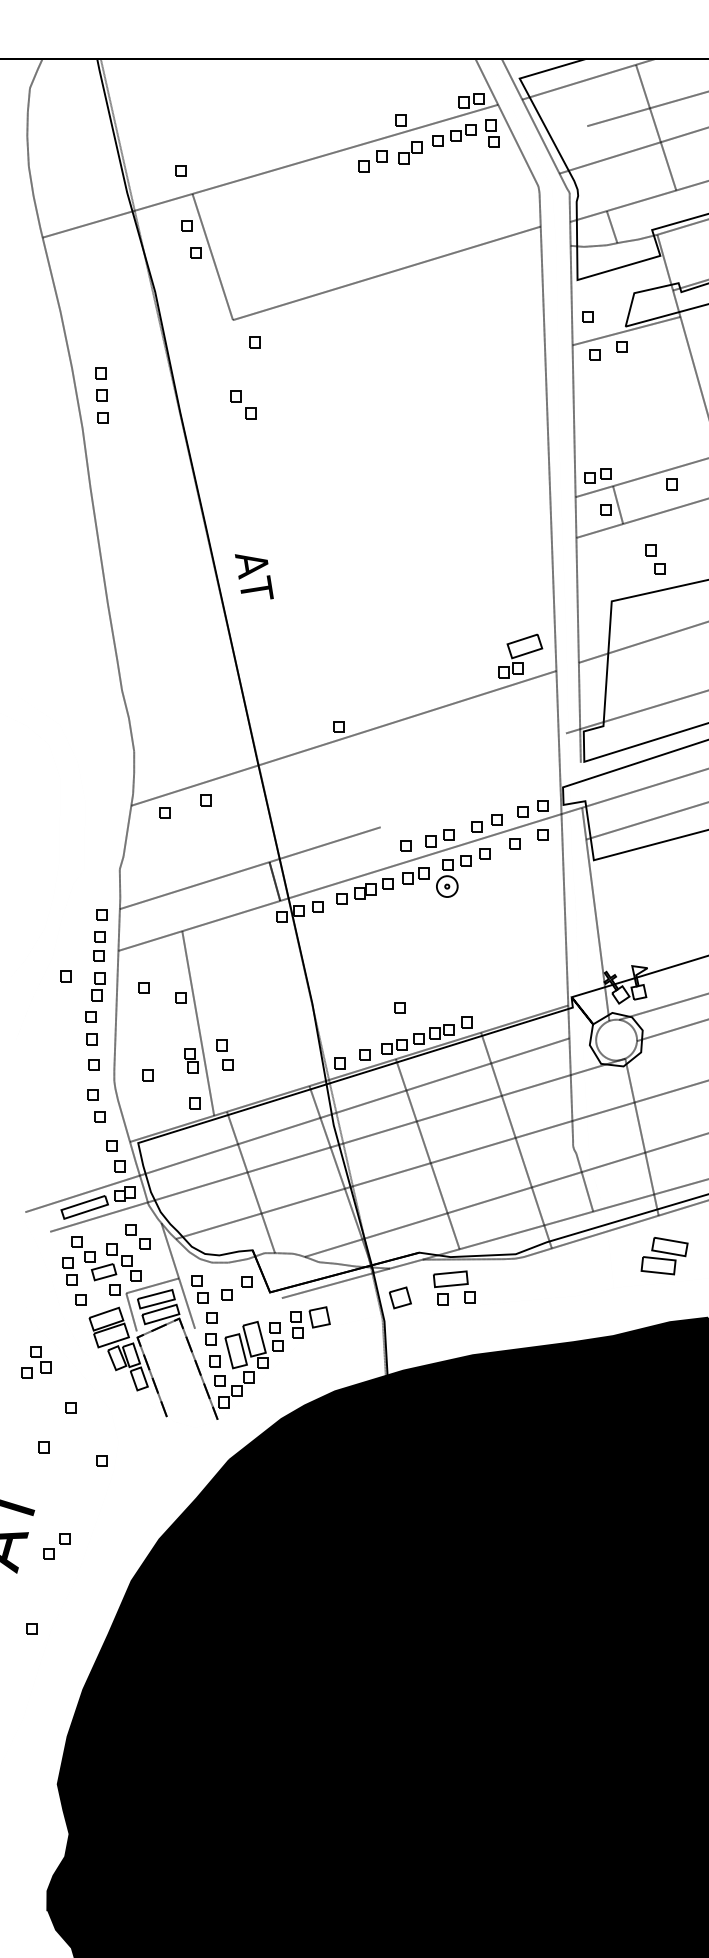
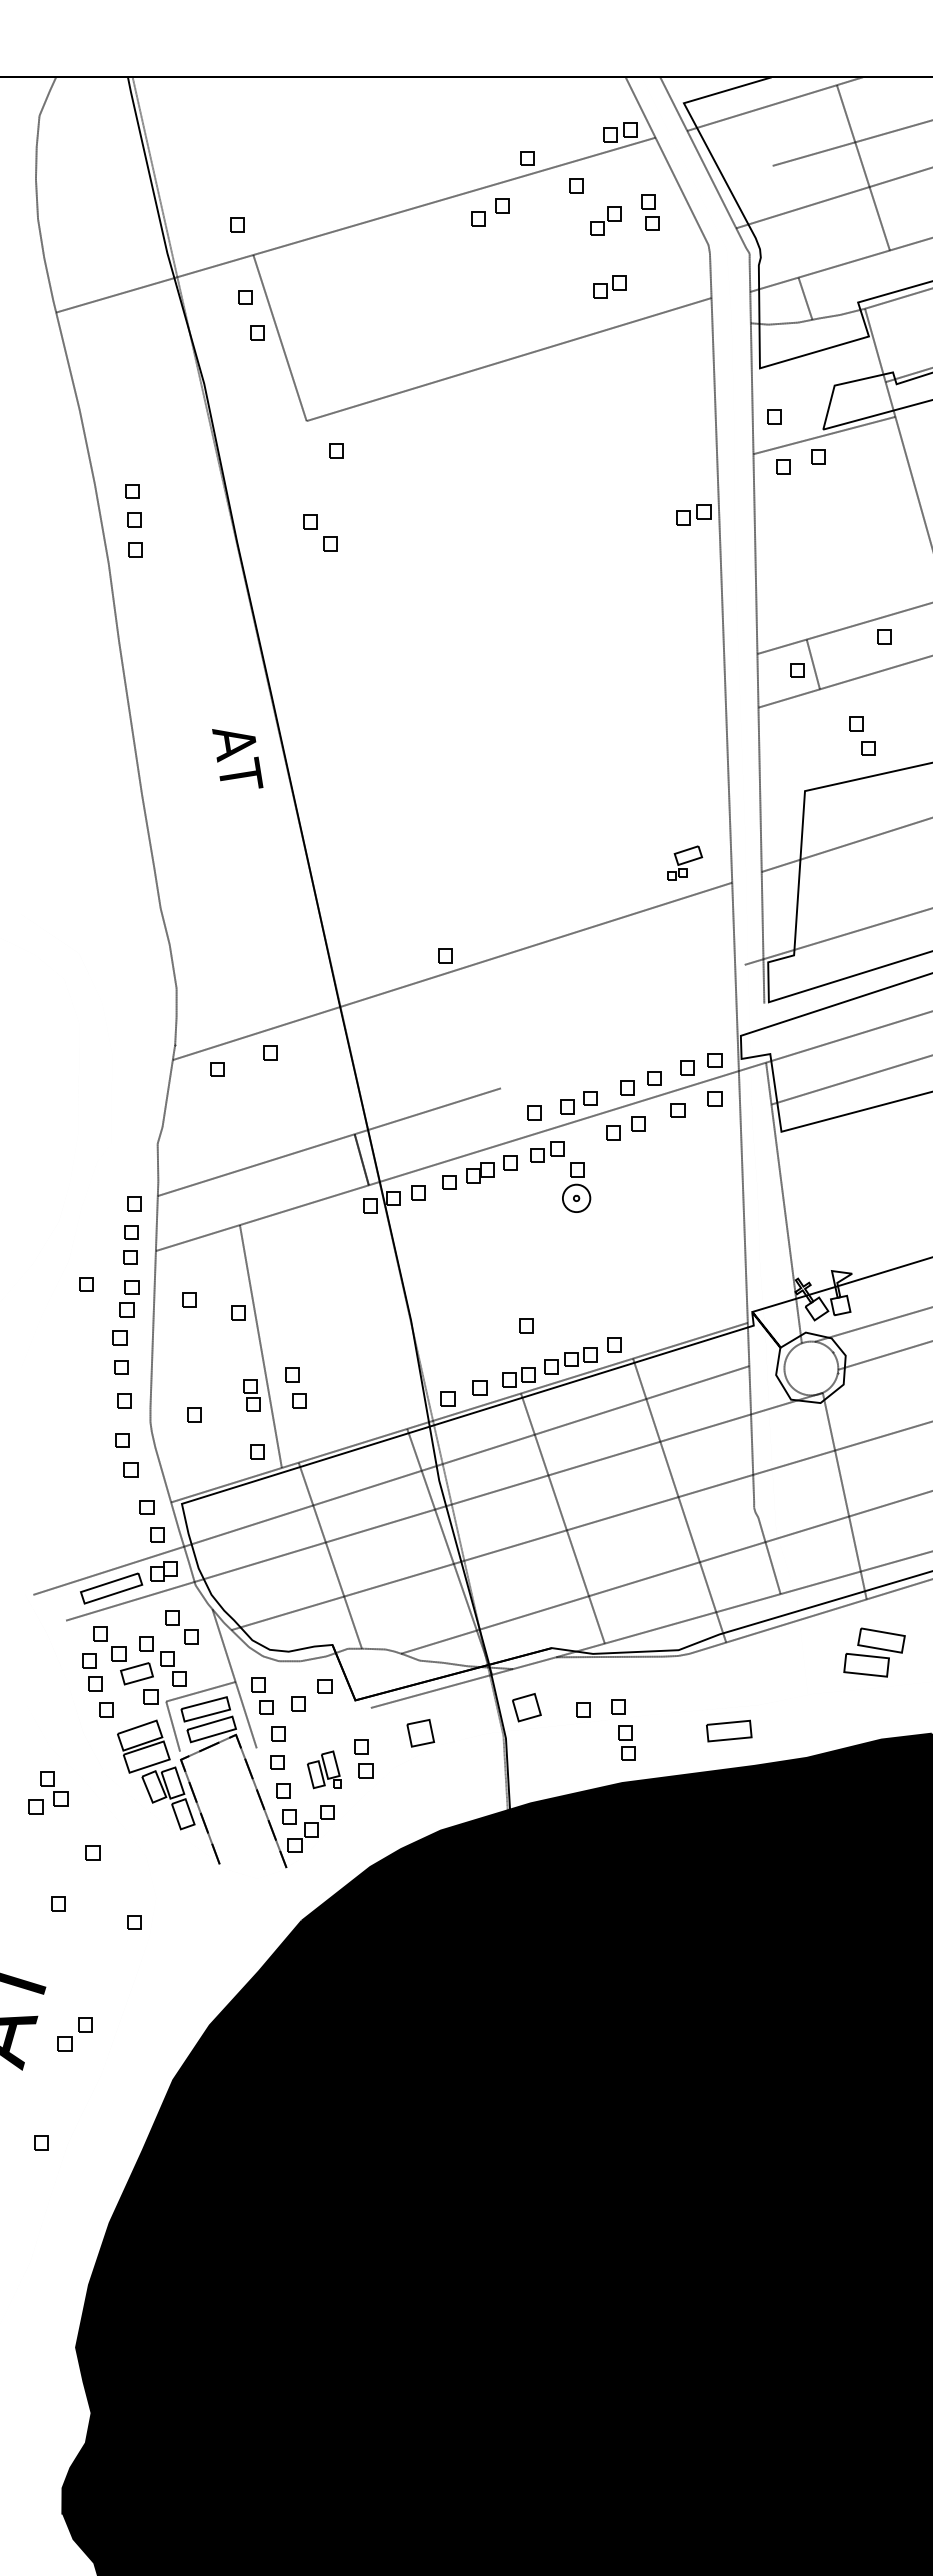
part: (463, 132) -> (609, 286), moved
part: (492, 133) -> (650, 212), moved
part: (409, 152) -> (605, 220), moved
part: (597, 475) -> (693, 514), moved
text: (254, 576) -> (237, 758), moved
part: (520, 656) -> (684, 863), size x0.6
part: (447, 878) -> (576, 1187), moved
part: (451, 1278) -> (729, 1730), moved
part: (296, 1324) -> (626, 1742), moved
part: (246, 1344) -> (324, 1769), size x0.6

